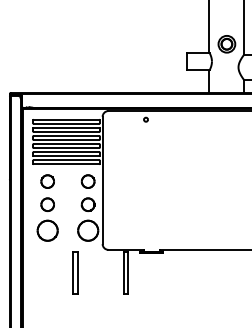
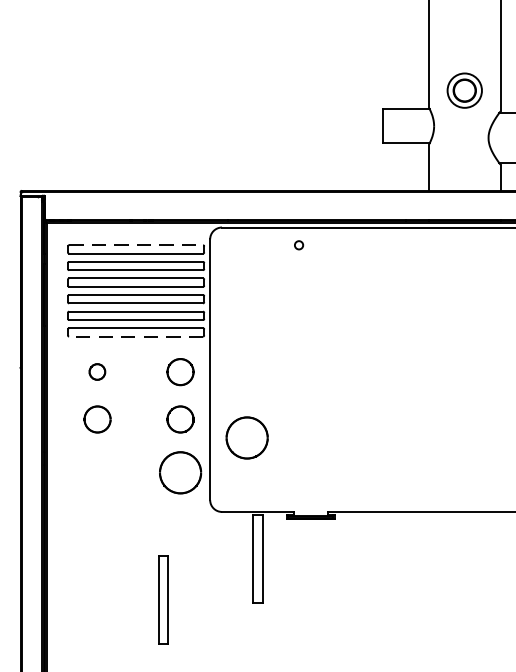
line: (66, 119) -> (136, 244), solid -> dashed
line: (66, 164) -> (136, 337), solid -> dashed
part: (47, 181) -> (97, 371), size x0.6
part: (47, 230) -> (246, 437), moved
part: (75, 272) -> (162, 599), moved

